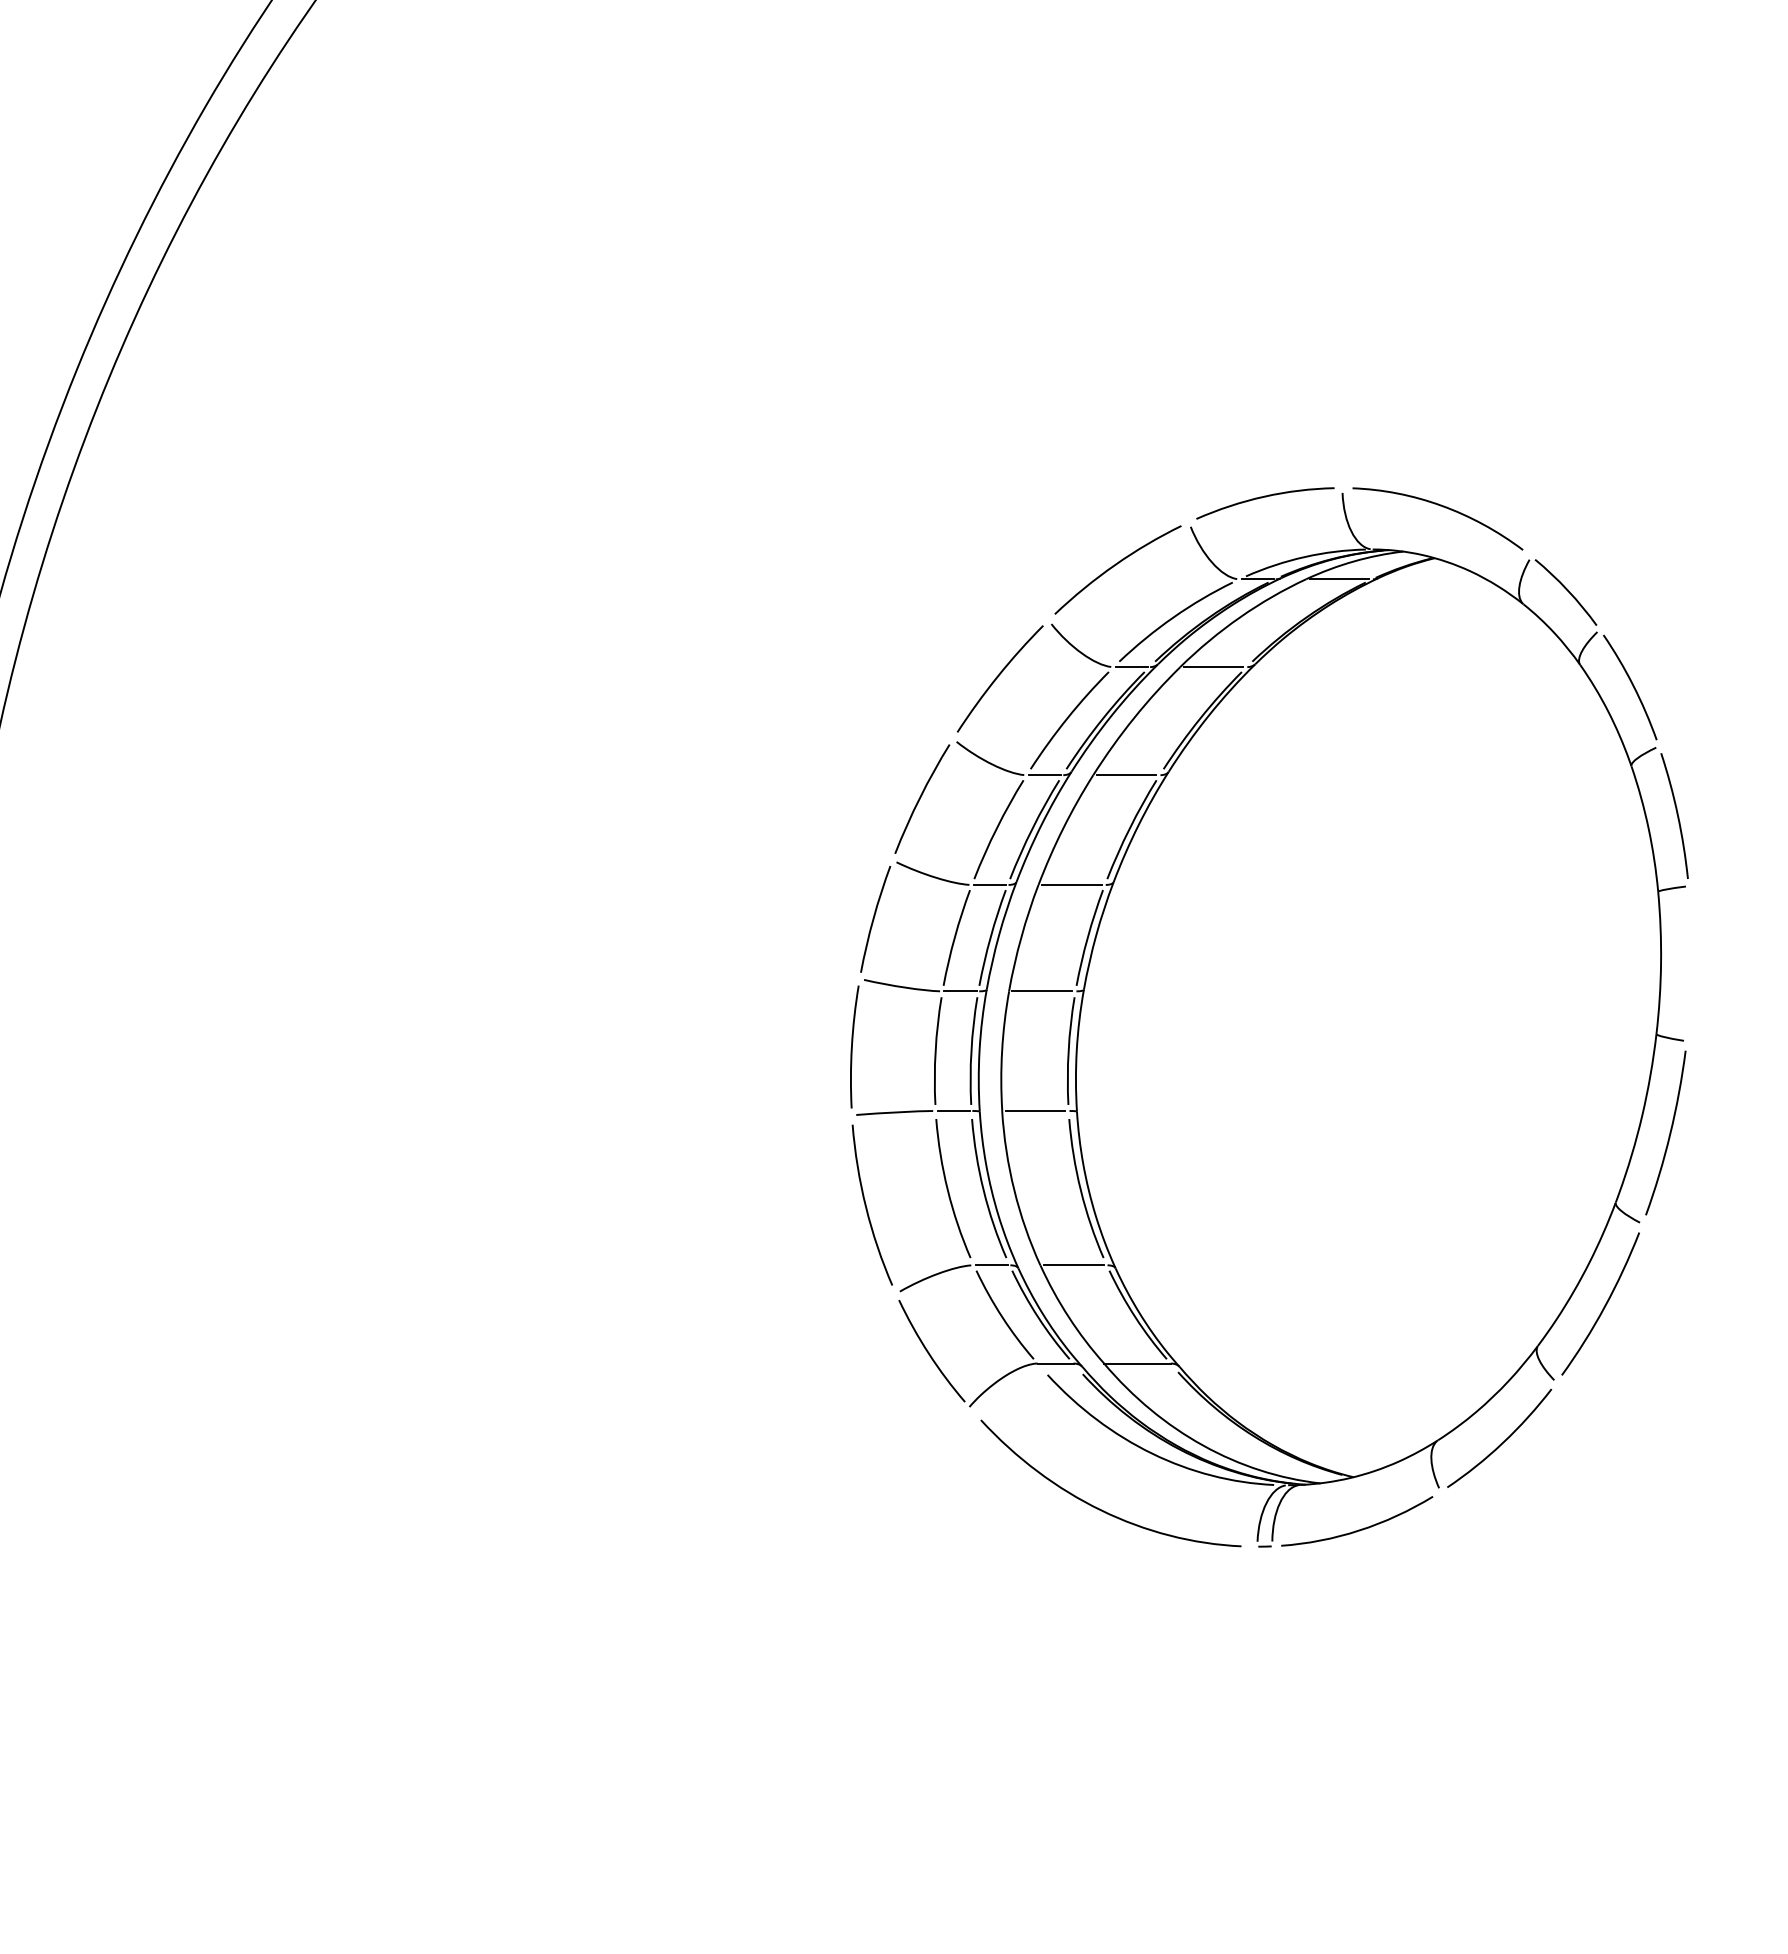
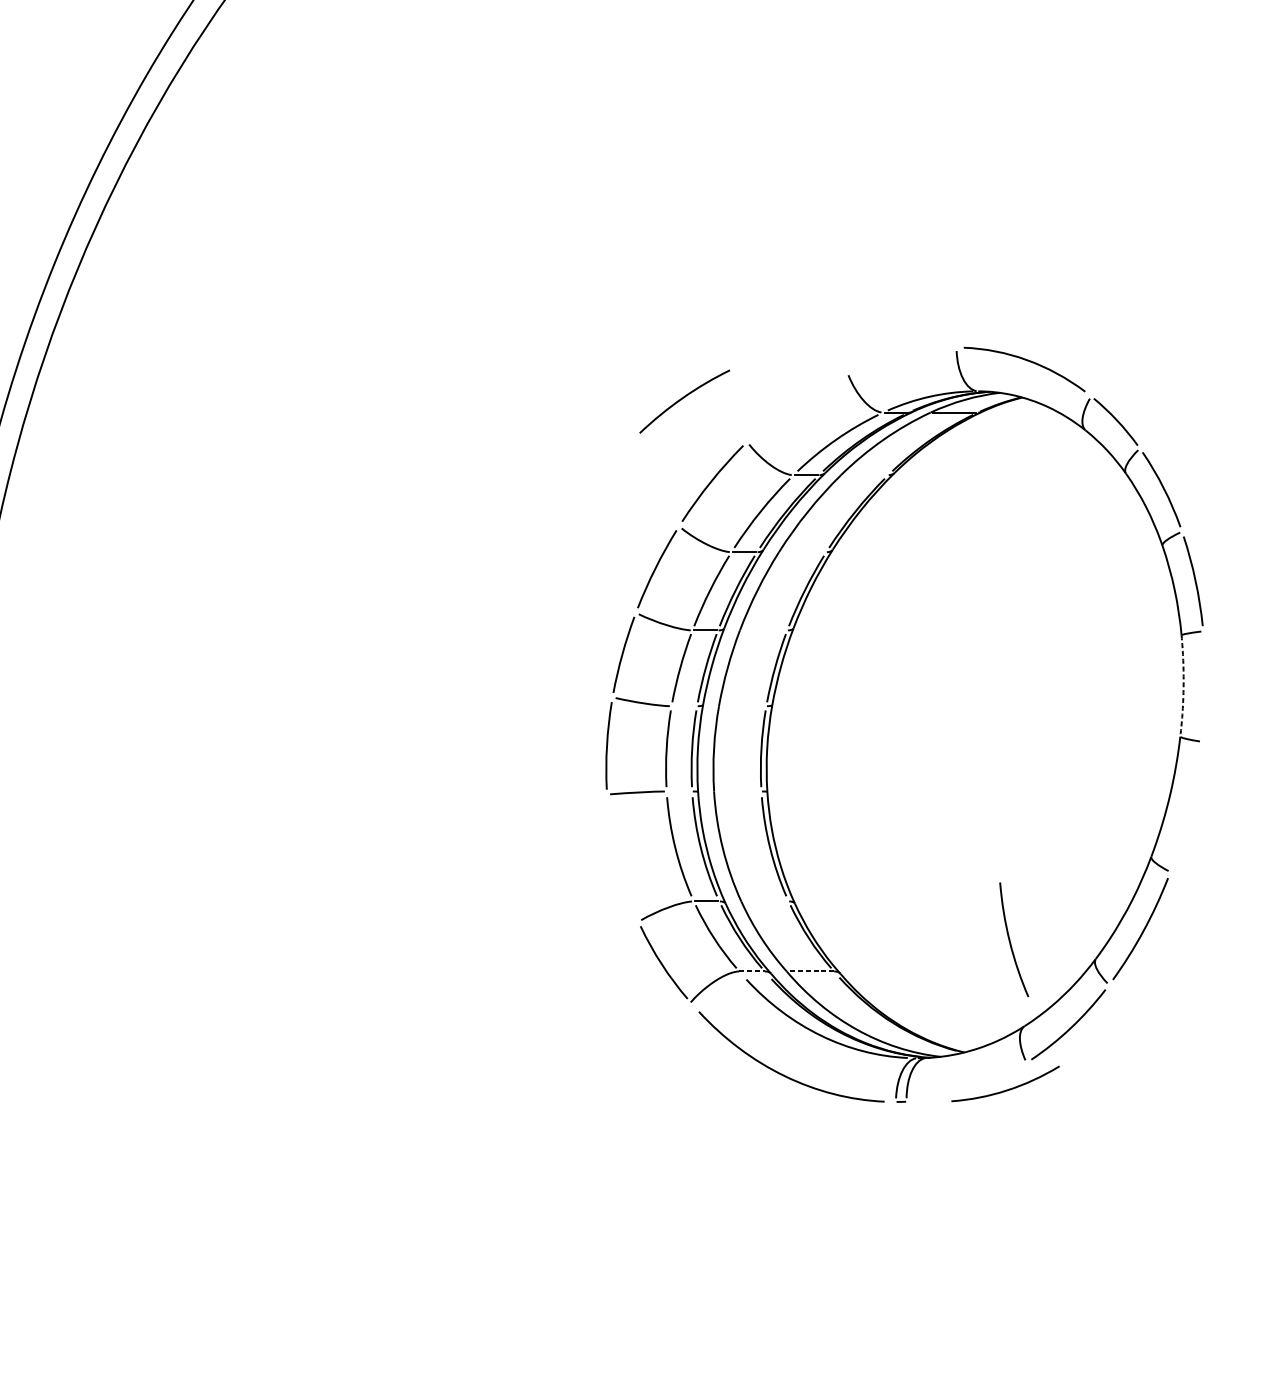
curve: (1262, 498) -> (899, 355), removed
curve: (1116, 565) -> (683, 398), moved
line: (1213, 667) -> (864, 475), removed
line: (1126, 775) -> (802, 552), removed
line: (1071, 884) -> (763, 630), removed
line: (1661, 963) -> (1183, 686), solid -> dashed
line: (960, 991) -> (684, 706), removed
line: (1042, 991) -> (742, 706), removed
line: (953, 1110) -> (679, 791), removed
line: (1035, 1110) -> (737, 791), removed
curve: (1669, 1132) -> (1189, 806), removed
curve: (866, 1204) -> (1010, 939), moved
line: (1073, 1265) -> (764, 901), removed
line: (1055, 1363) -> (752, 971), solid -> dashed
line: (1136, 1363) -> (809, 971), solid -> dashed
curve: (1361, 1528) -> (1008, 1088), moved

